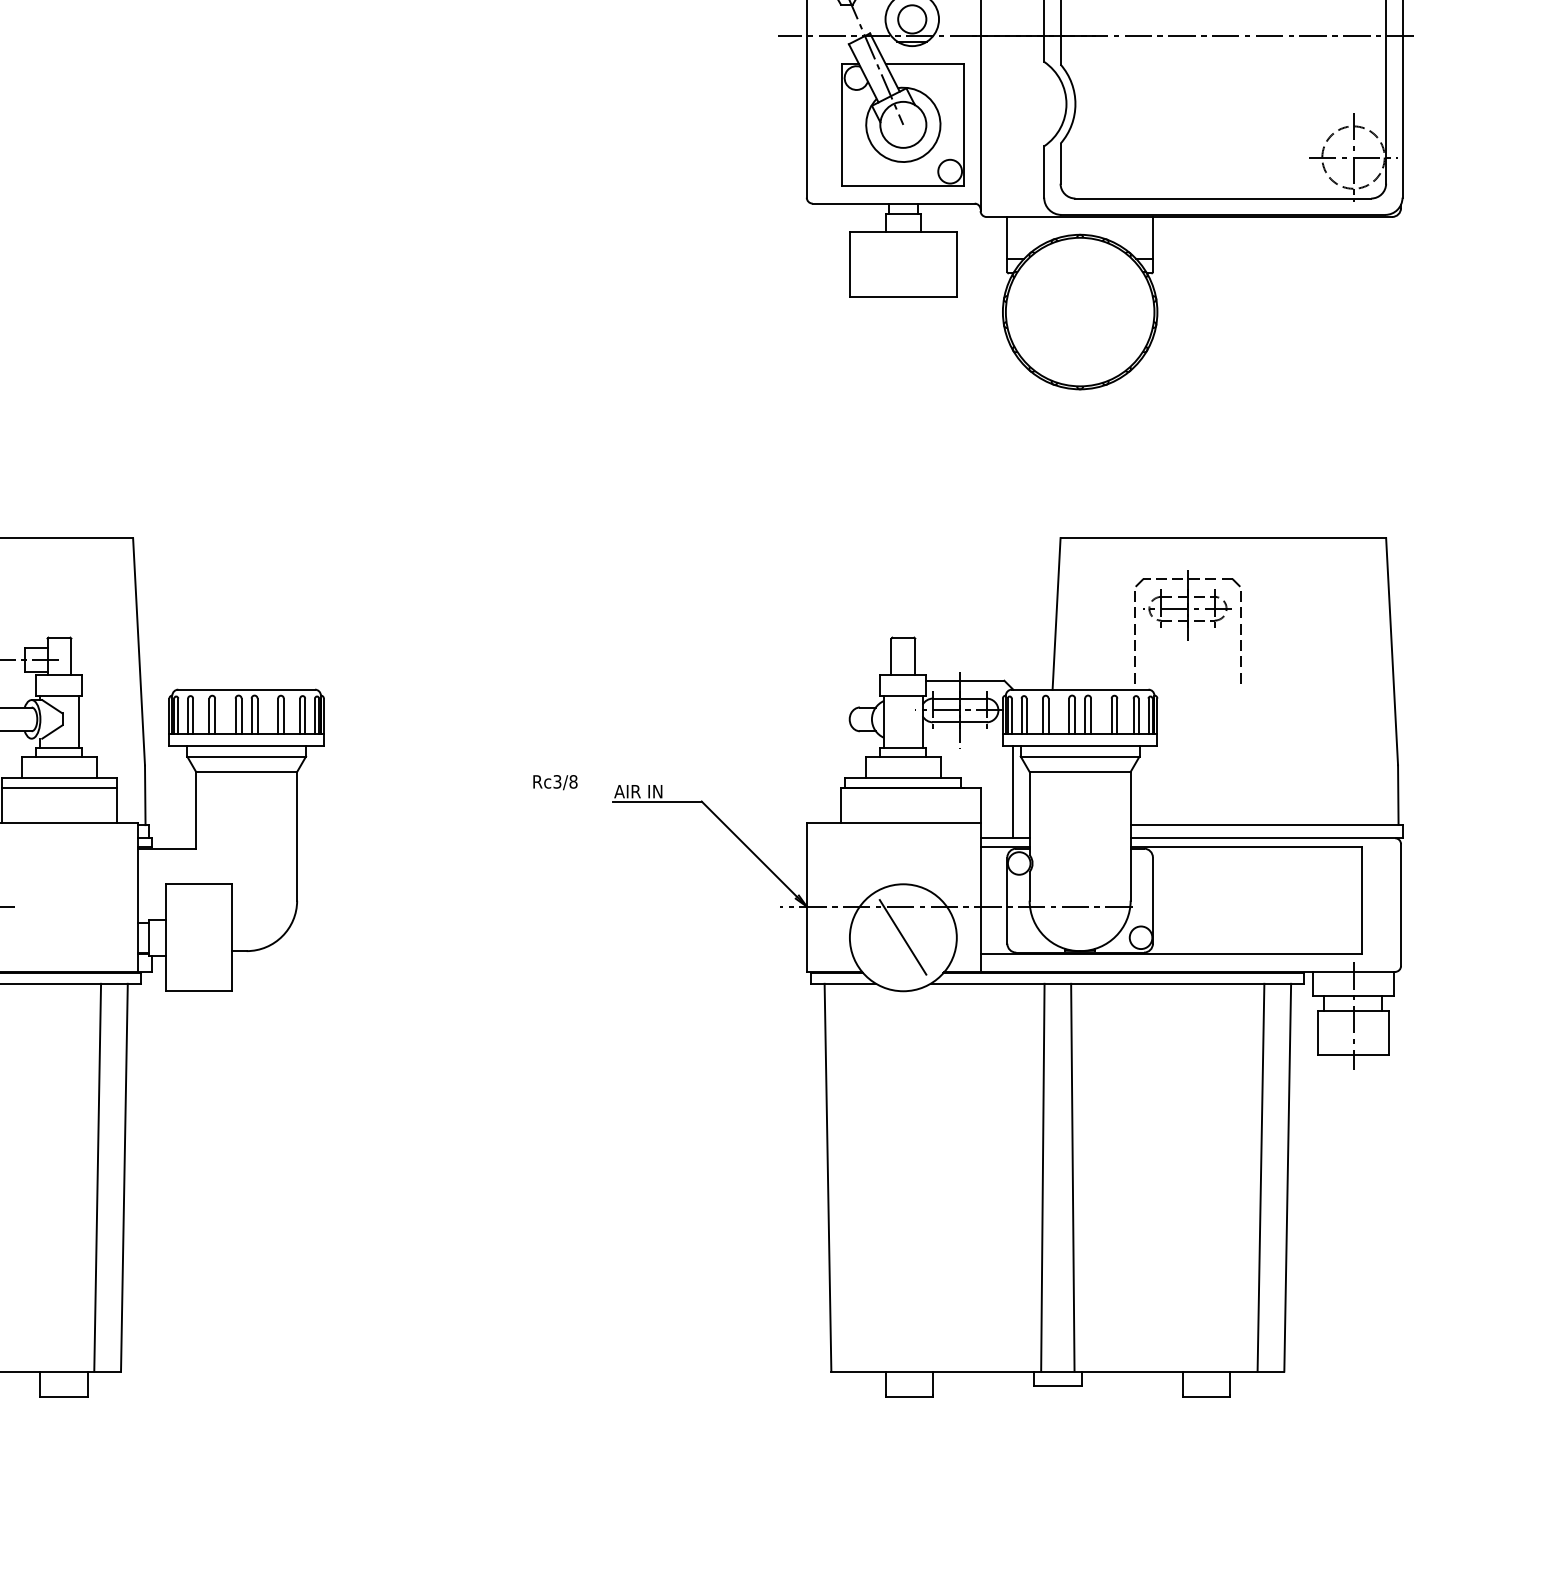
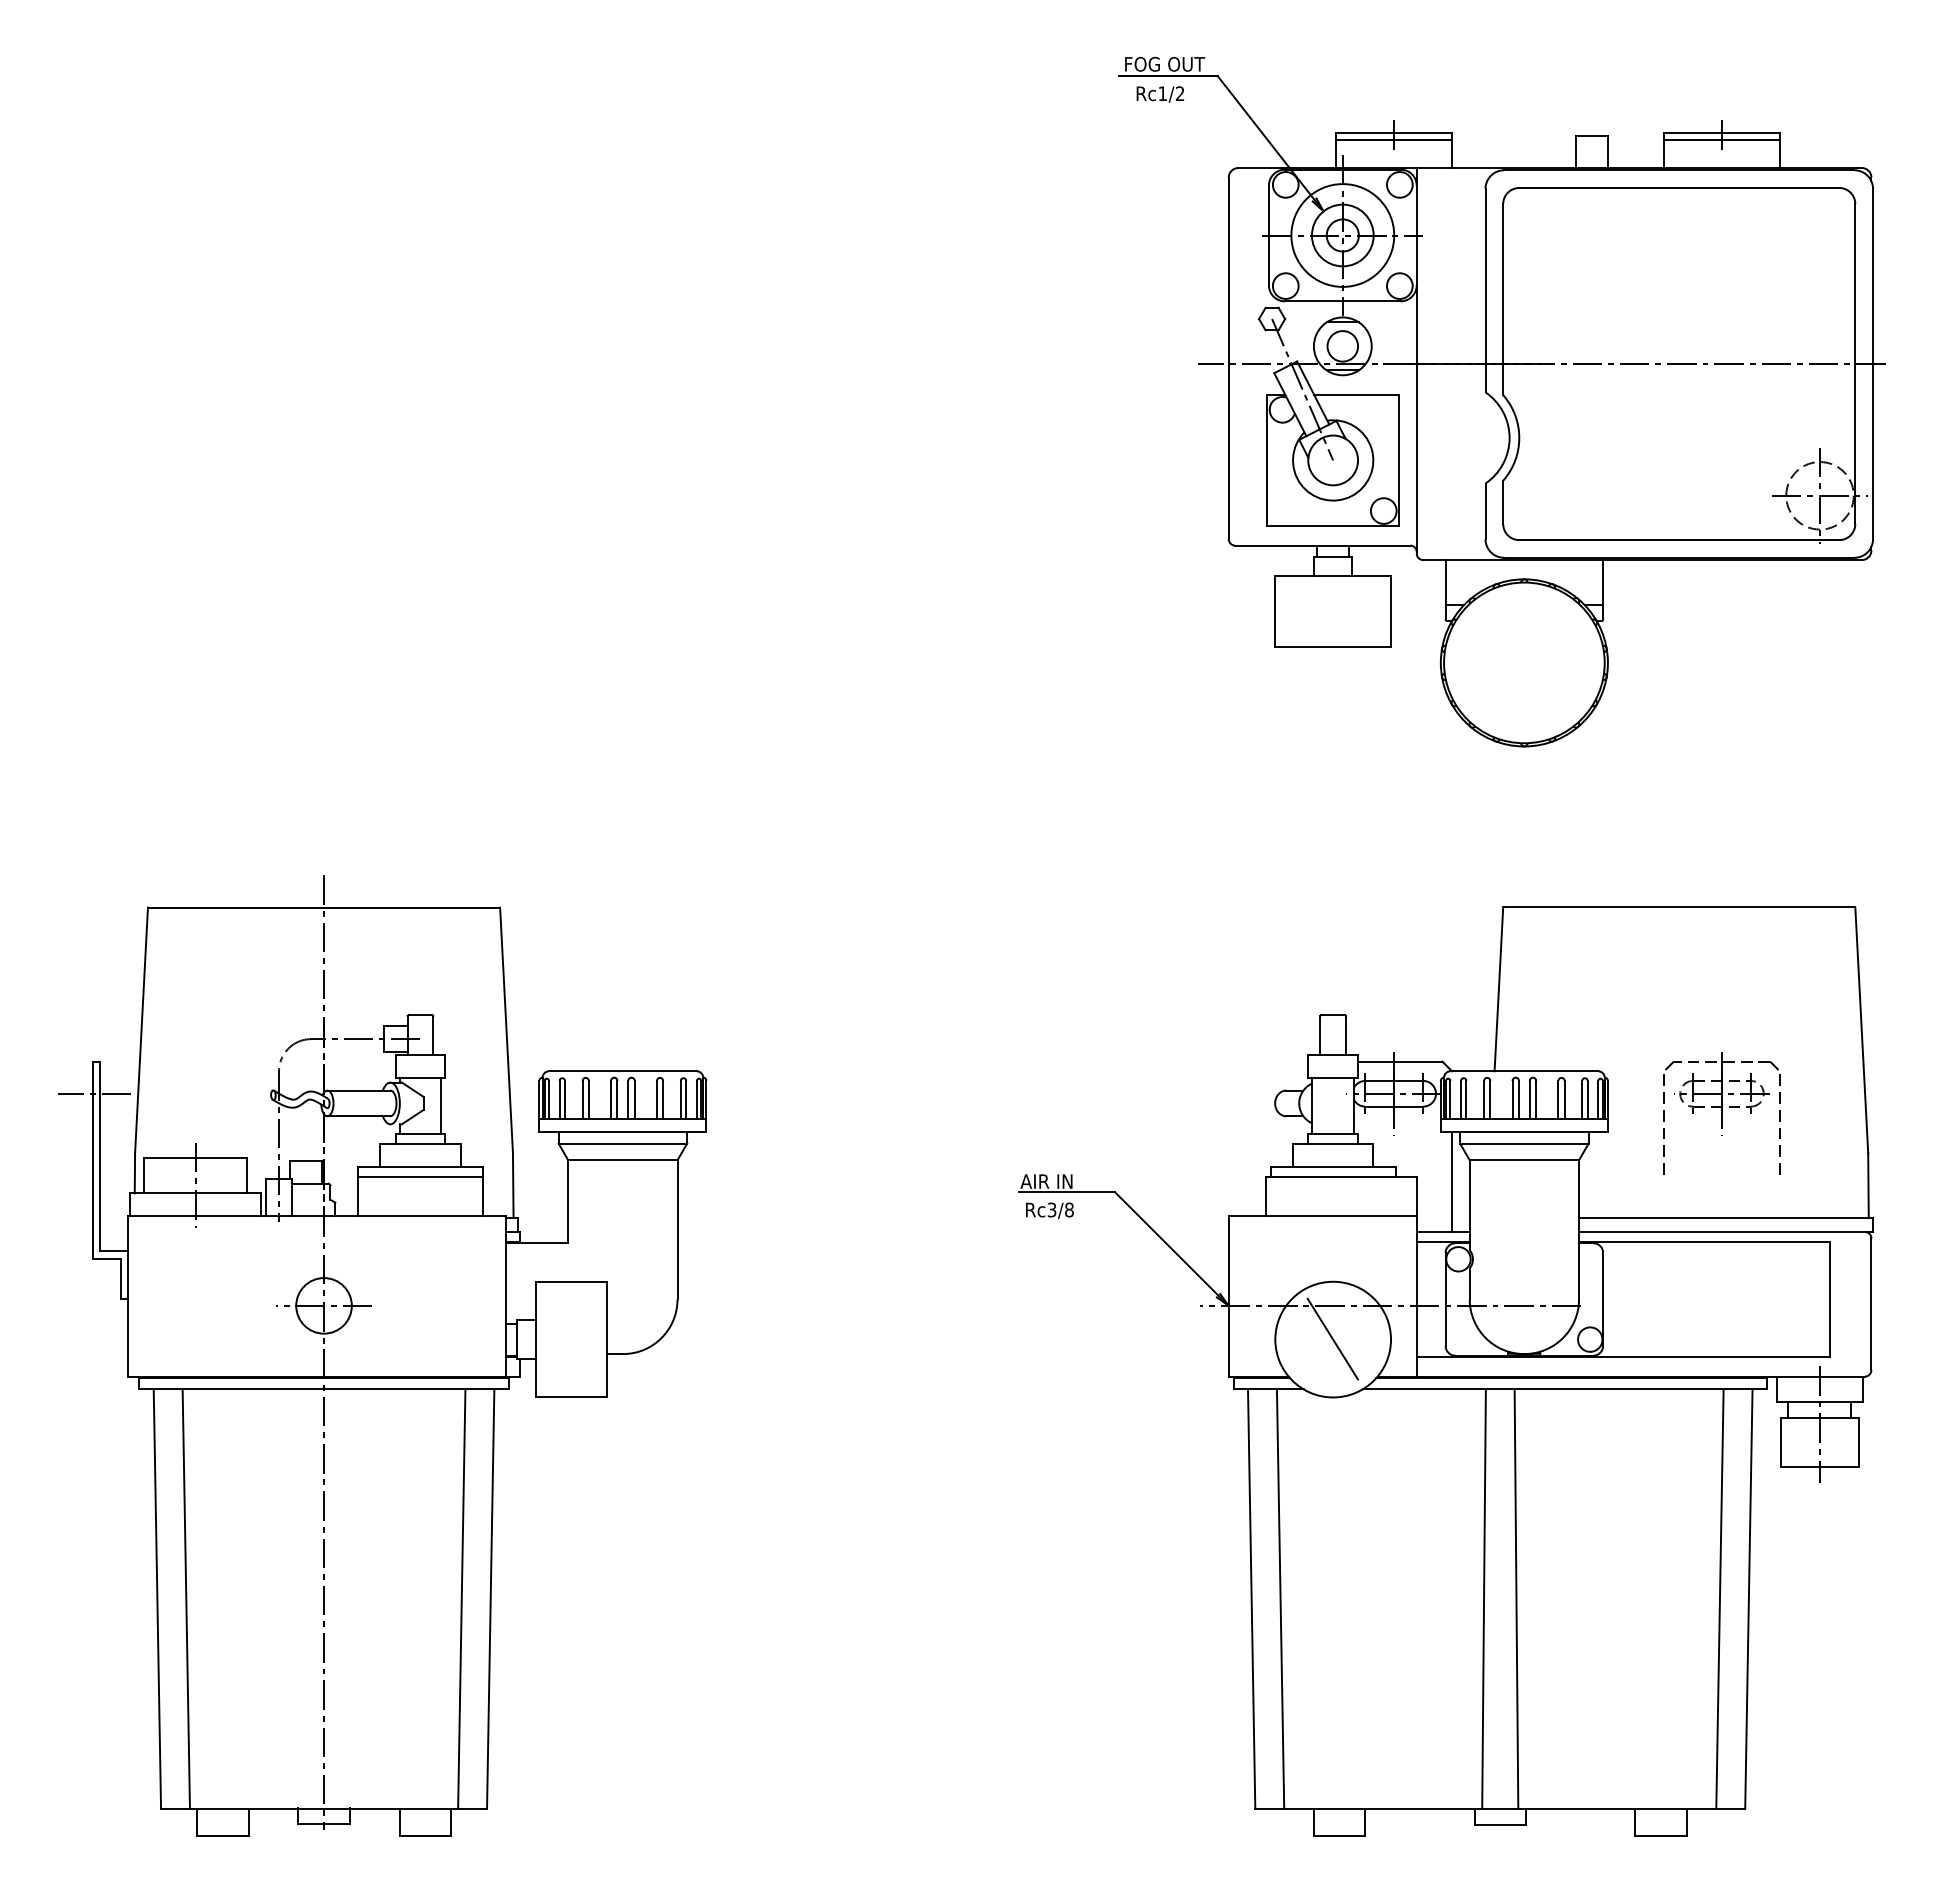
part: (1187, 626) -> (1721, 1113), moved
text: (555, 782) -> (1049, 1210), moved
line: (854, 1177) -> (1280, 1598), added

